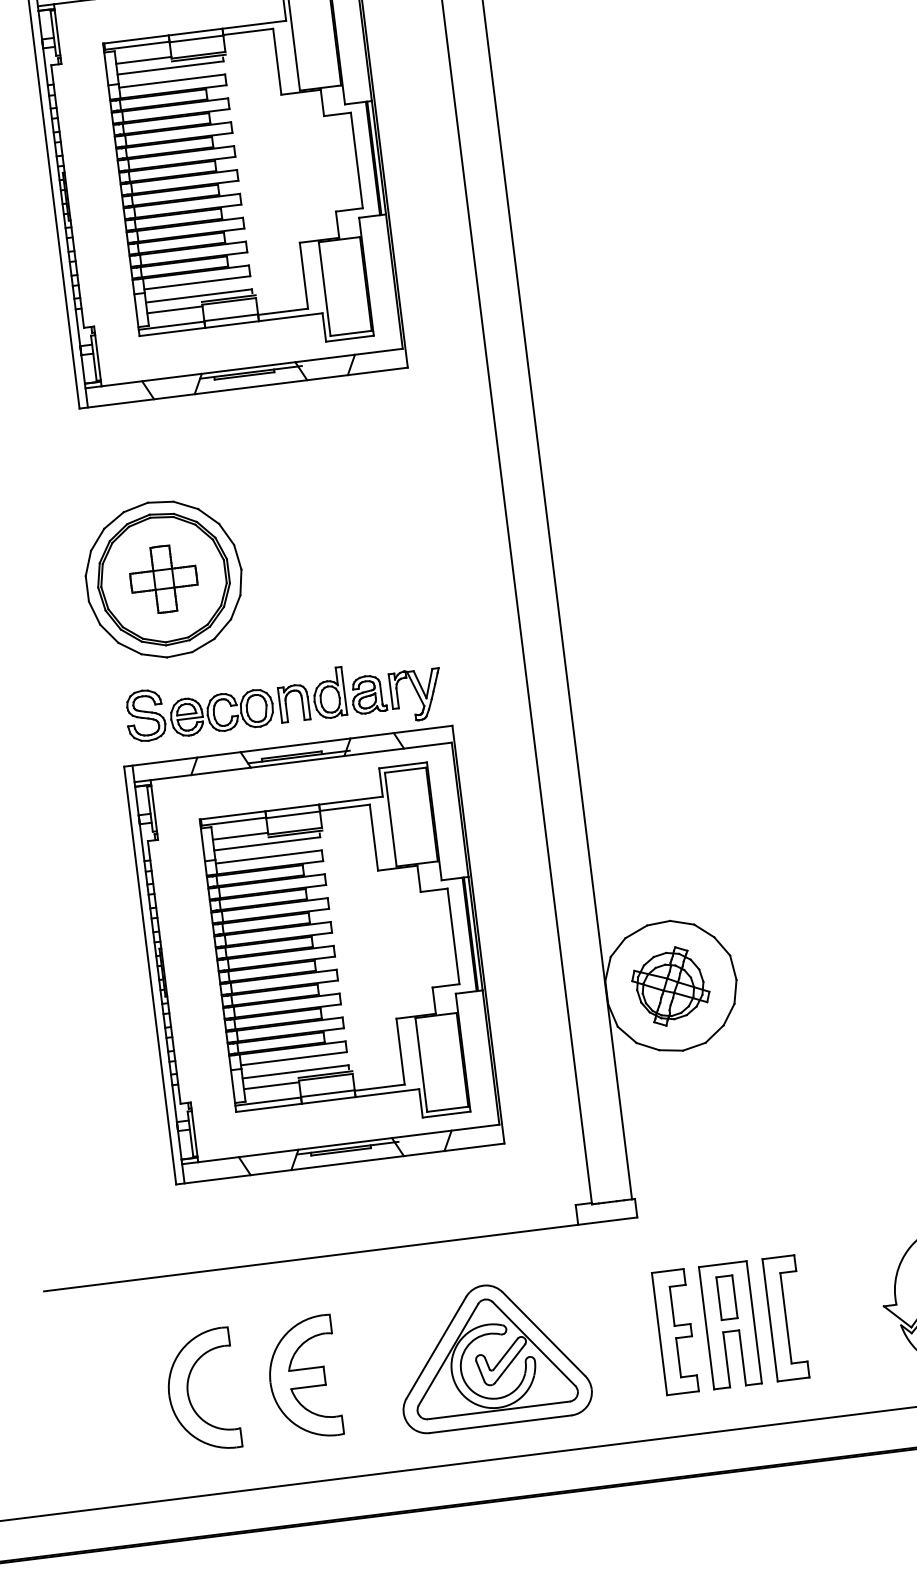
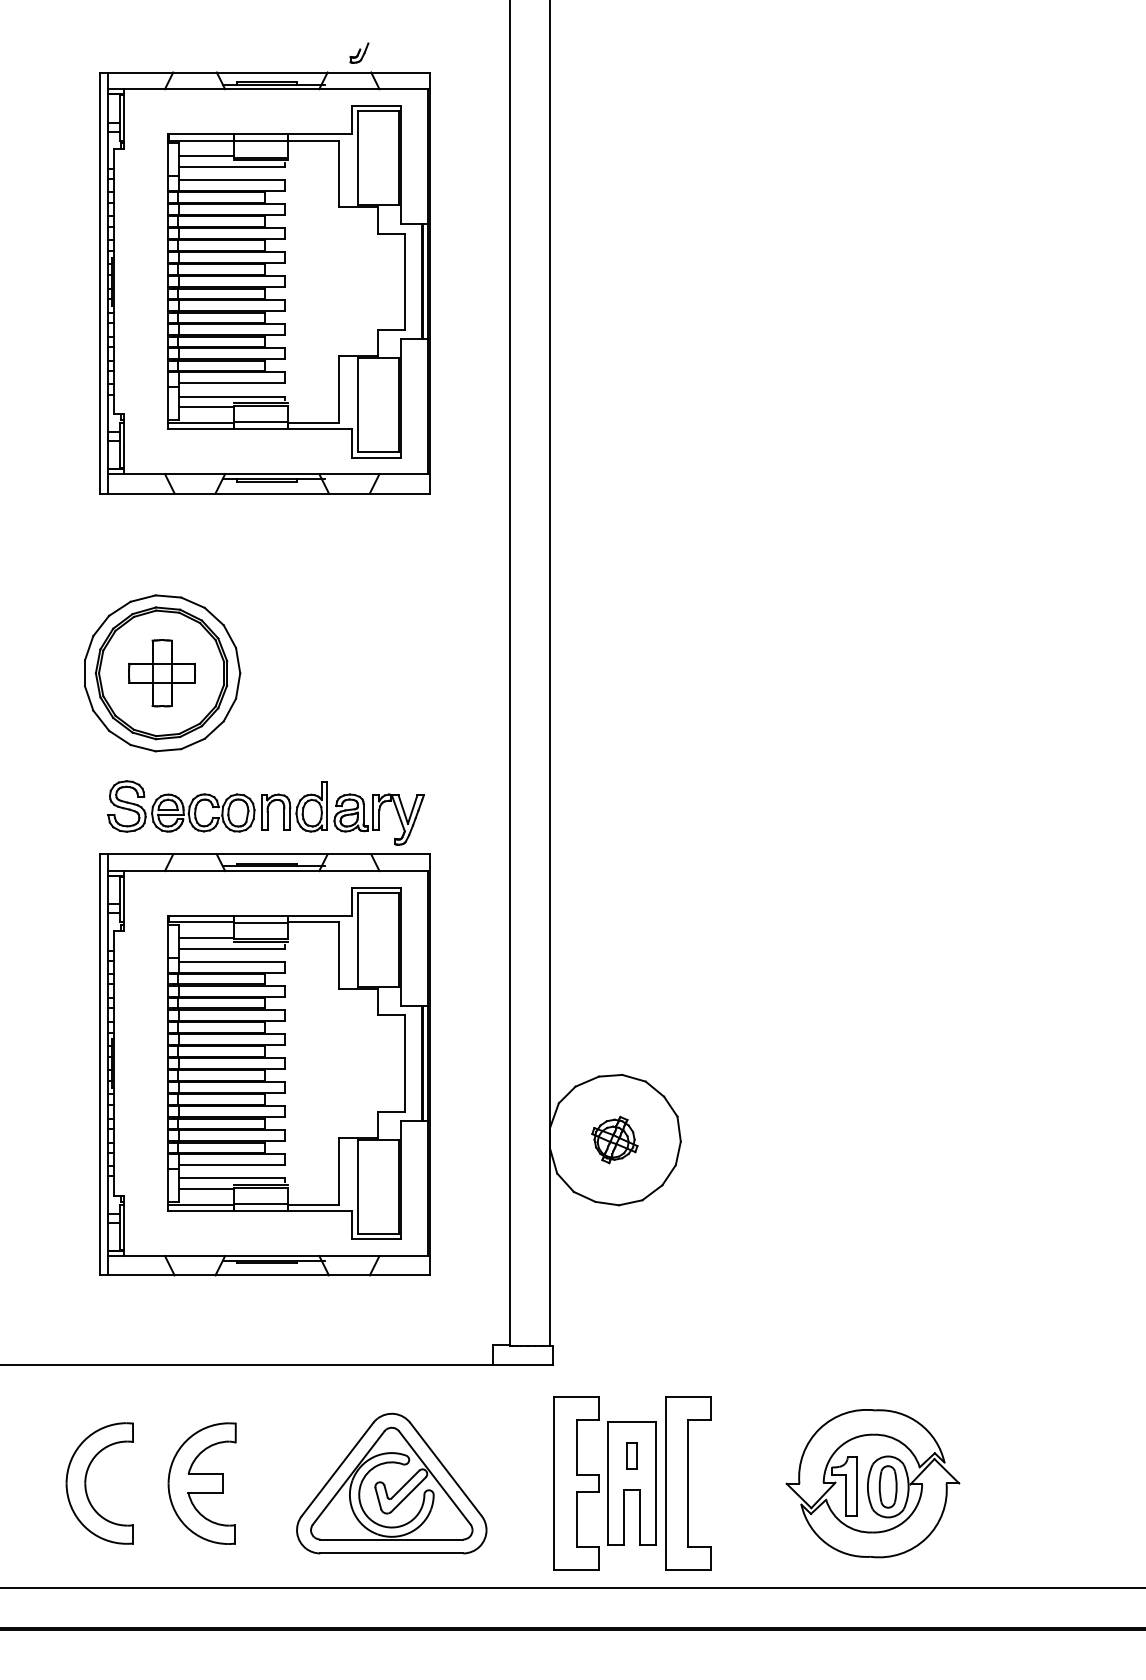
part: (670, 985) -> (614, 1139), size x0.6
part: (726, 1297) -> (631, 1455), size x0.6
part: (785, 1318) -> (687, 1483), size x1.4
part: (675, 1332) -> (576, 1483), size x1.4

